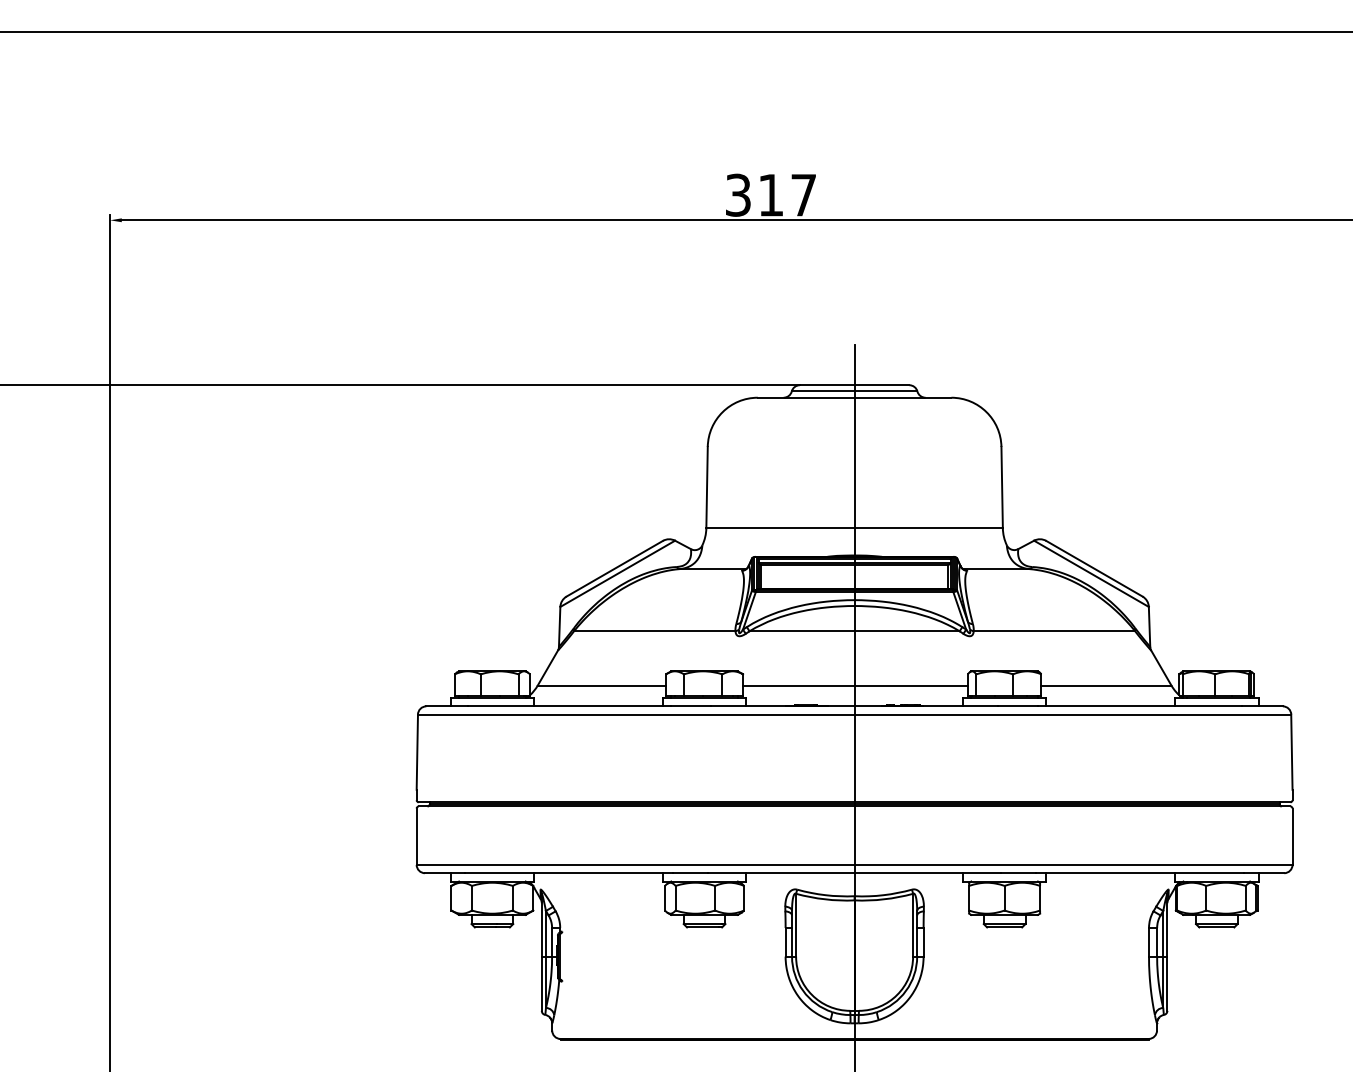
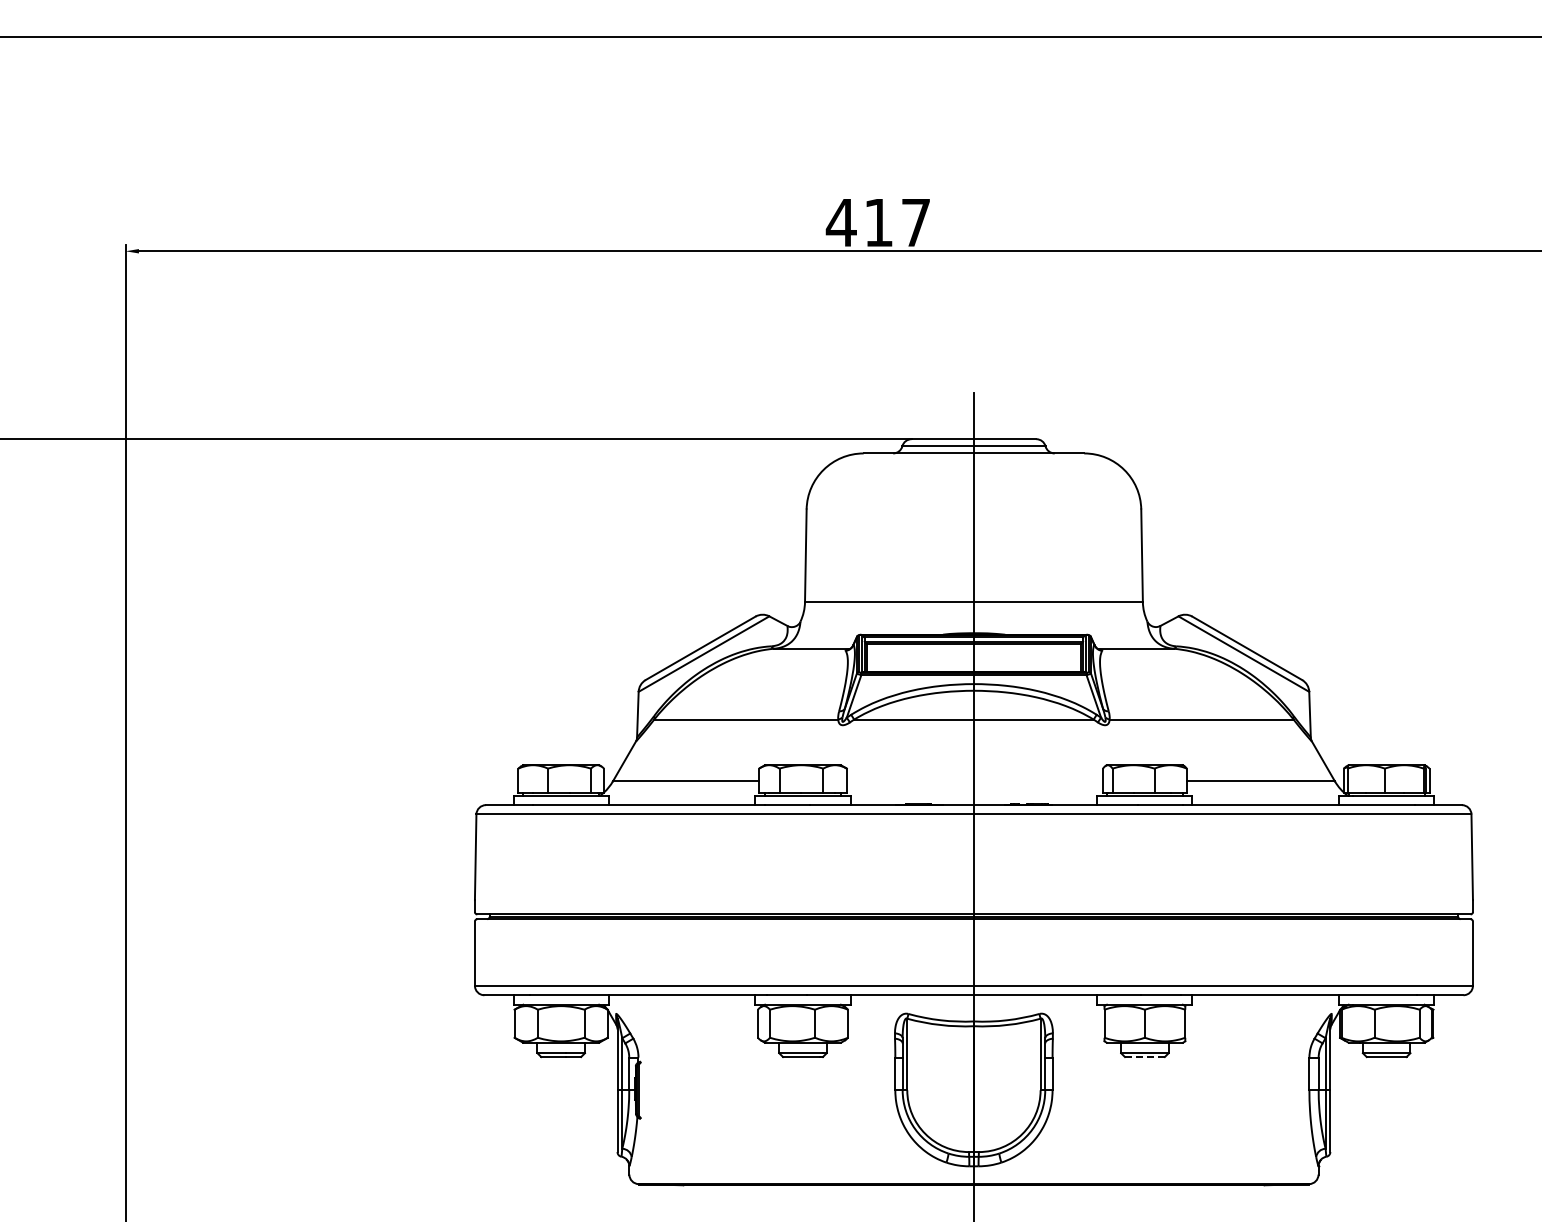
text: (737, 195) -> (840, 222), 317 -> 417
line: (855, 685) -> (974, 781), removed
line: (1004, 927) -> (1144, 1057), solid -> dashed

